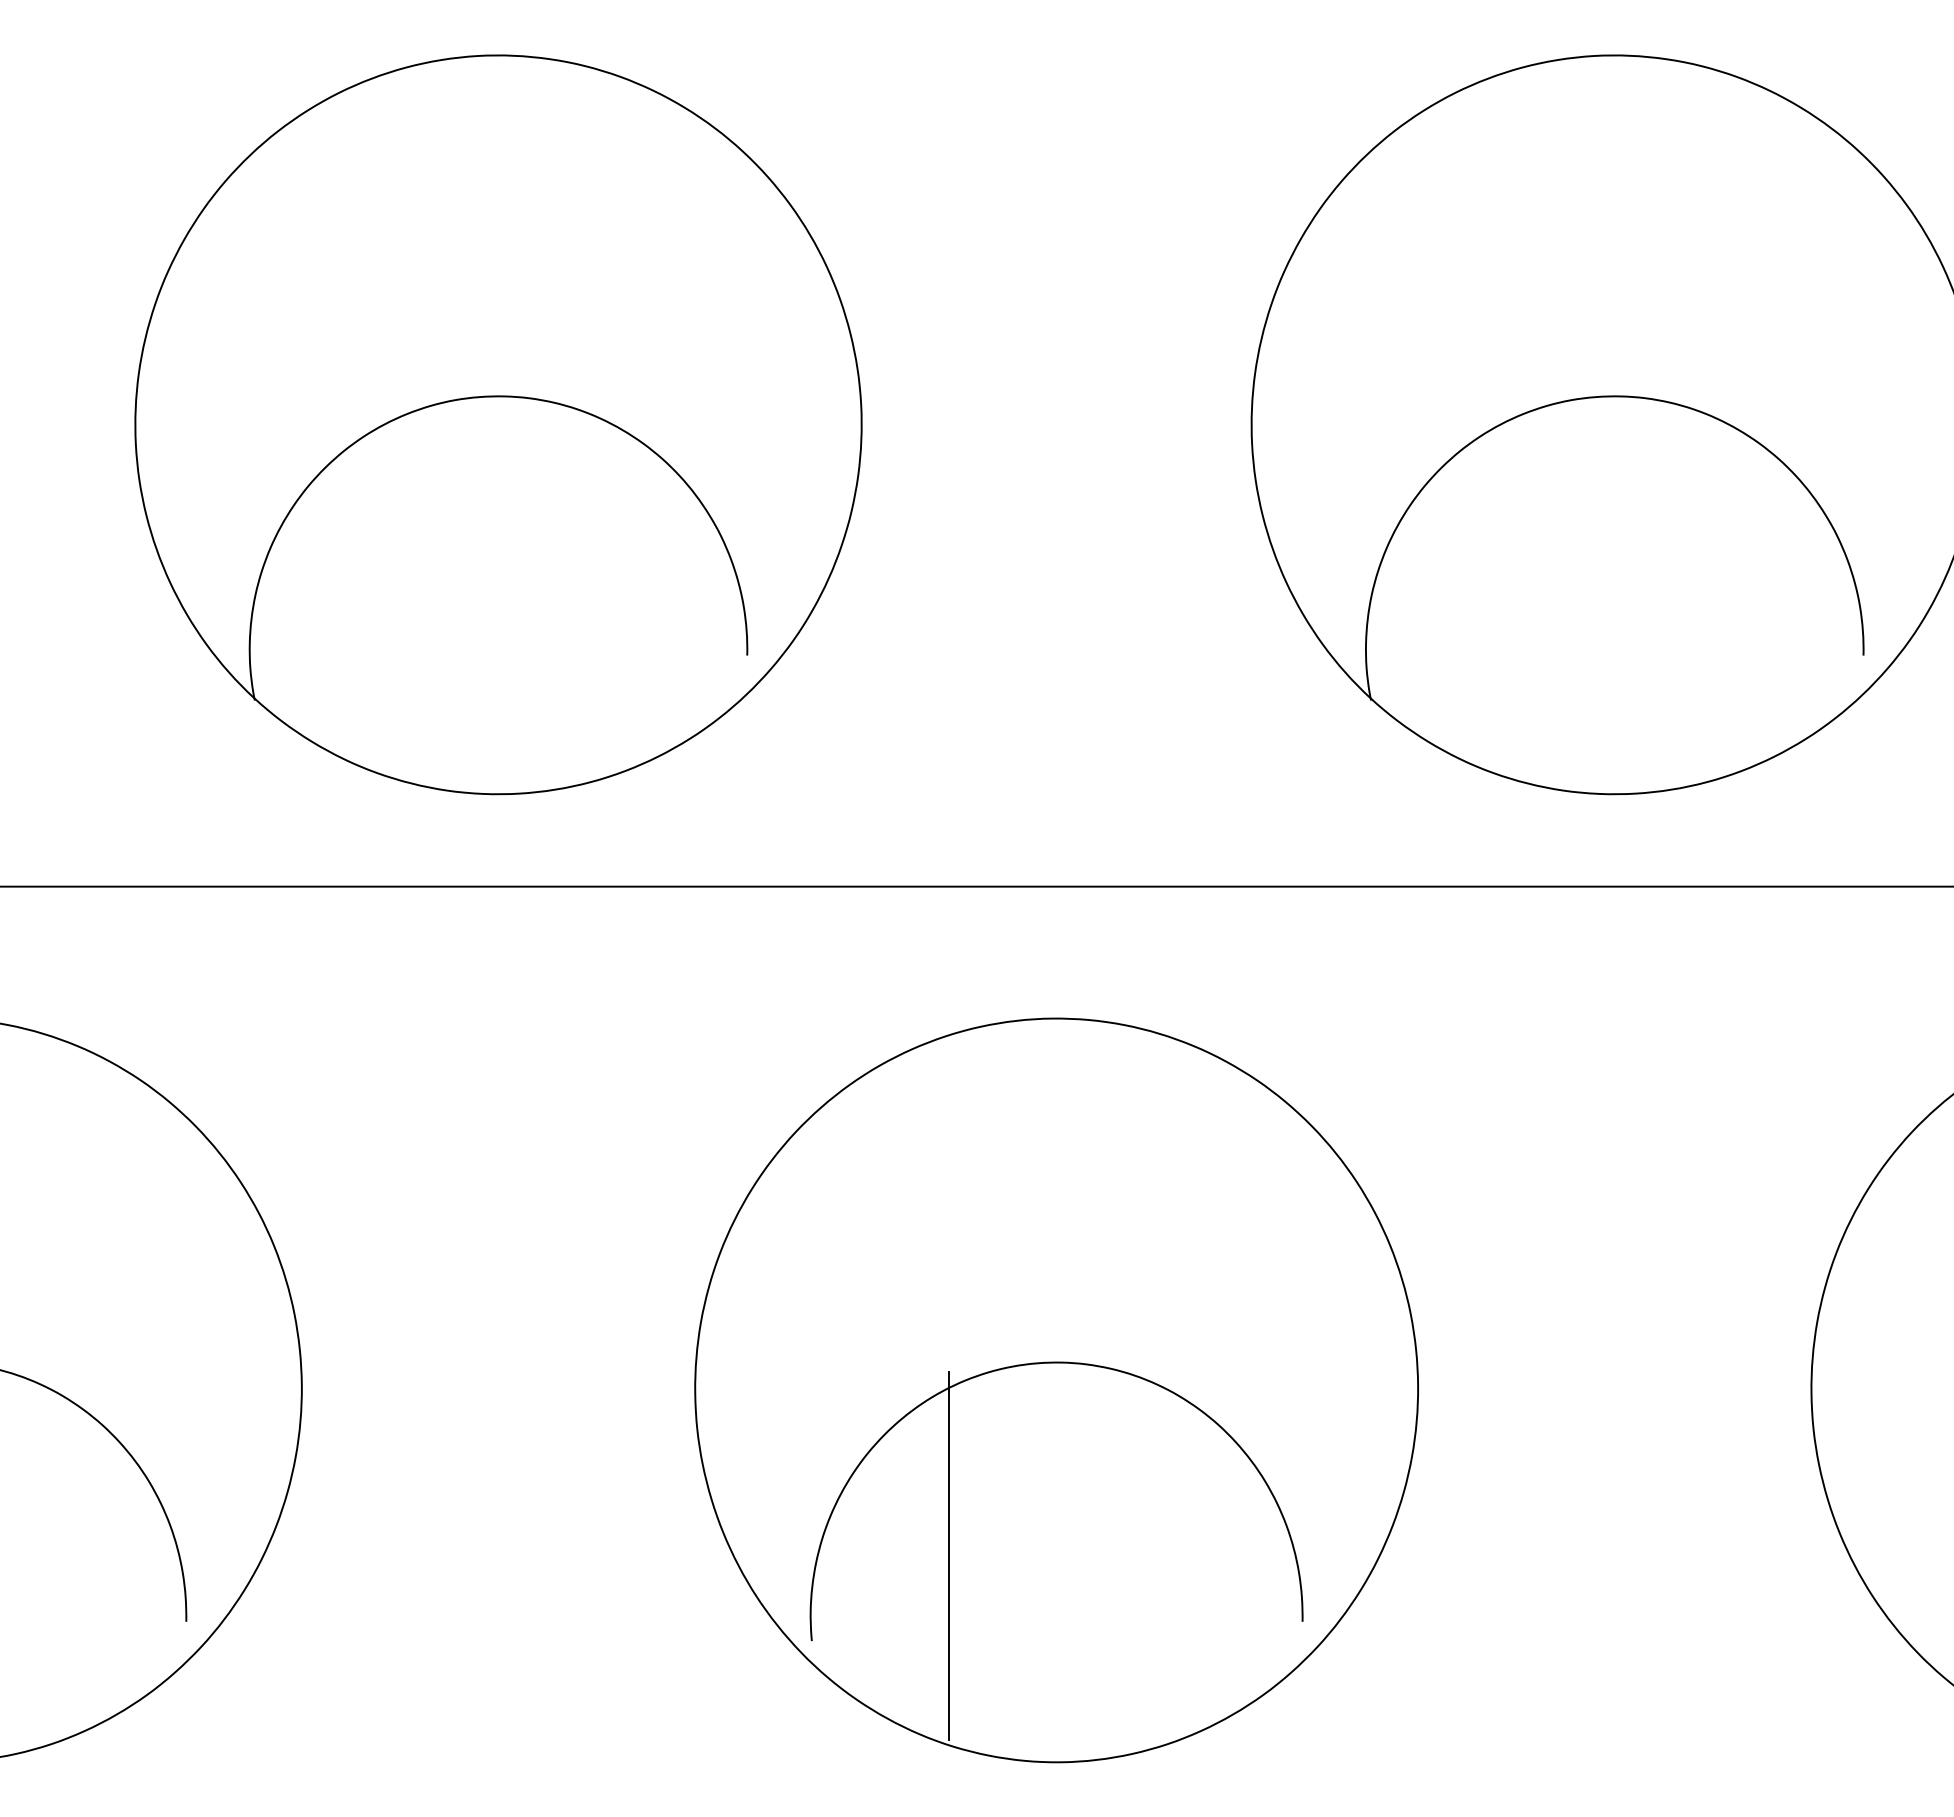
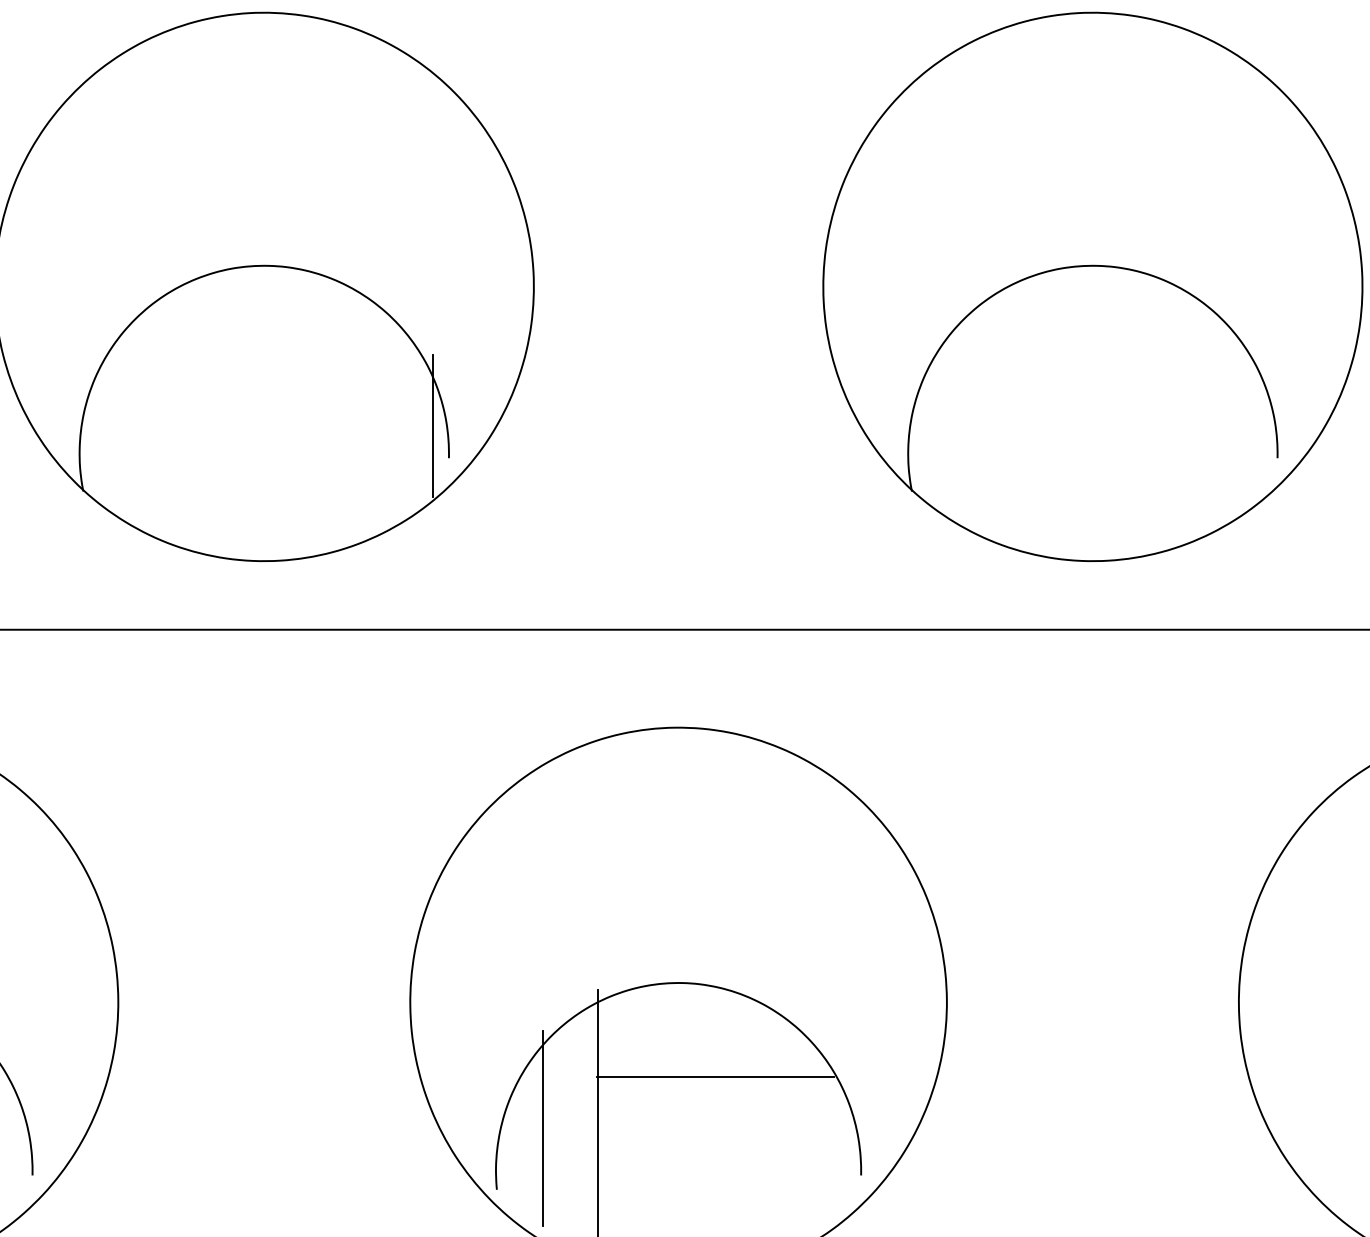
line: (725, 611) -> (432, 425), added
line: (1106, 1488) -> (715, 1076), added
line: (874, 1558) -> (543, 1128), added

